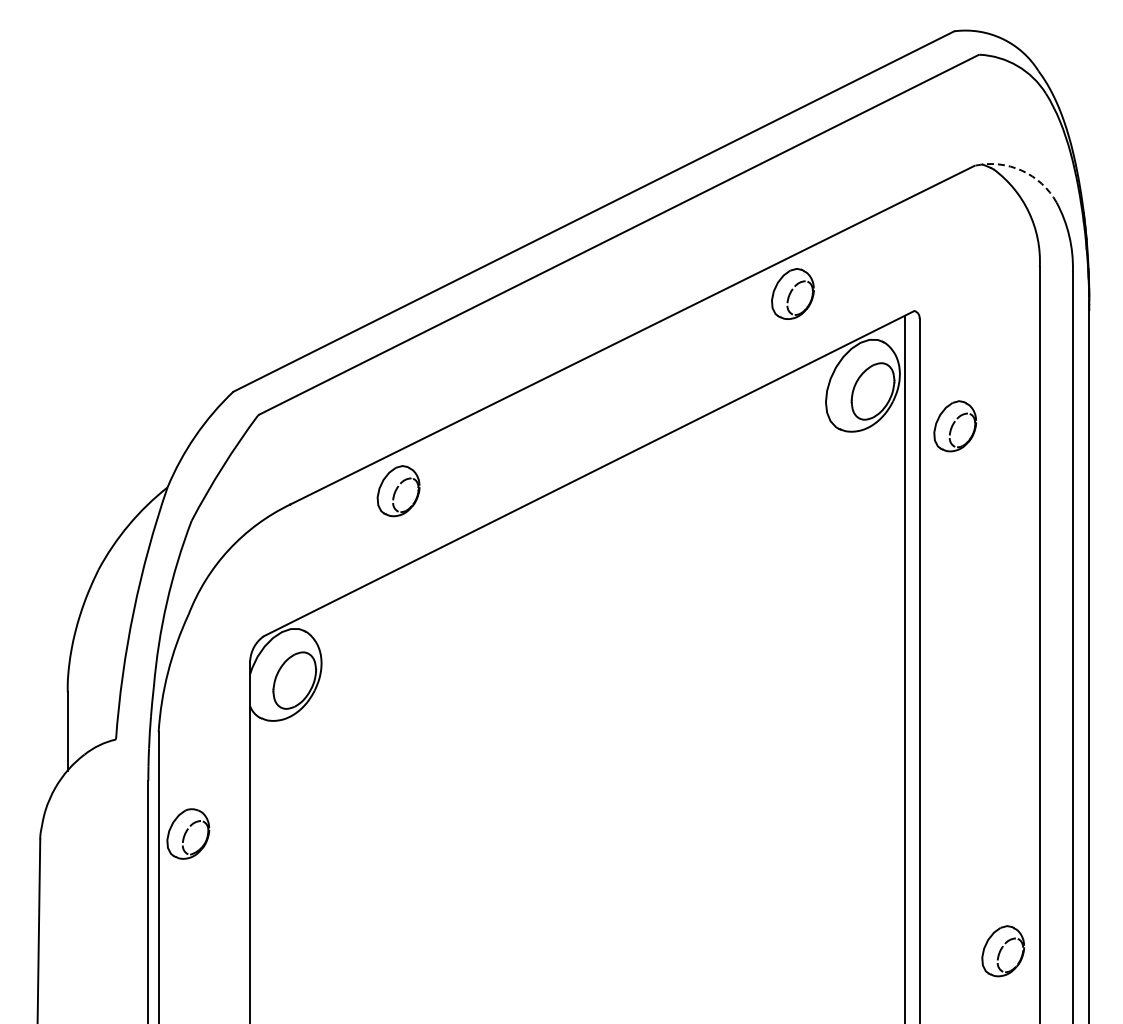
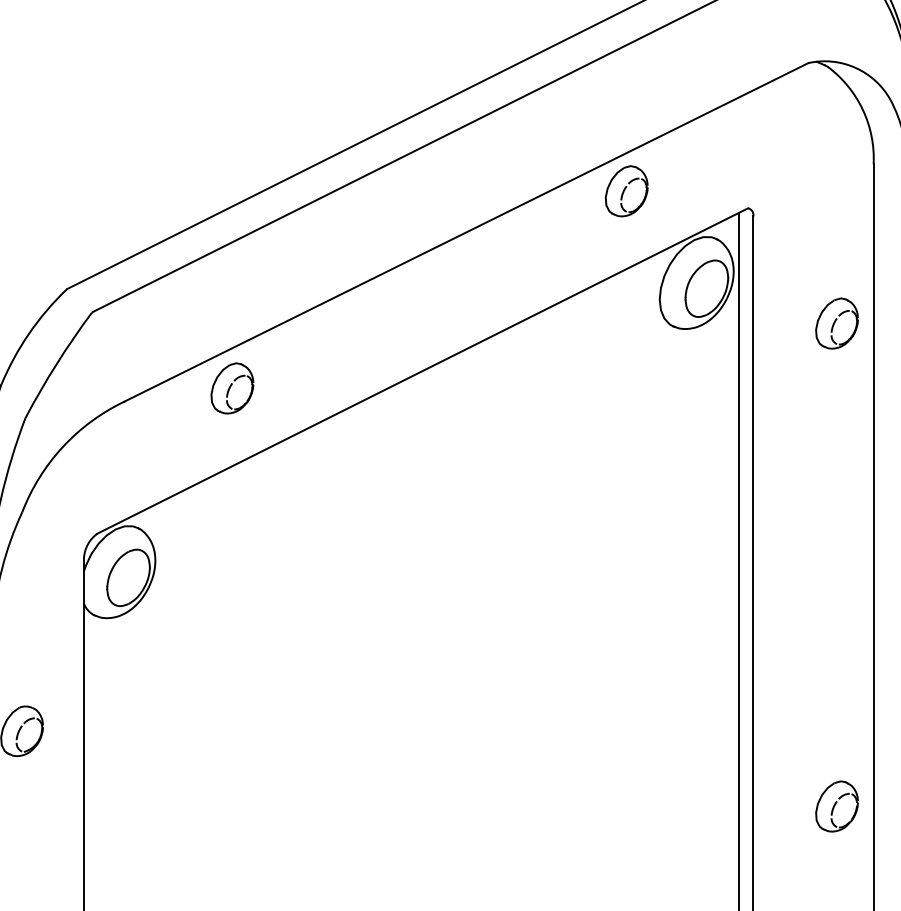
arc: (1021, 170) -> (855, 67), dashed -> solid
part: (954, 426) -> (836, 323), moved
part: (1002, 951) -> (836, 806), moved

